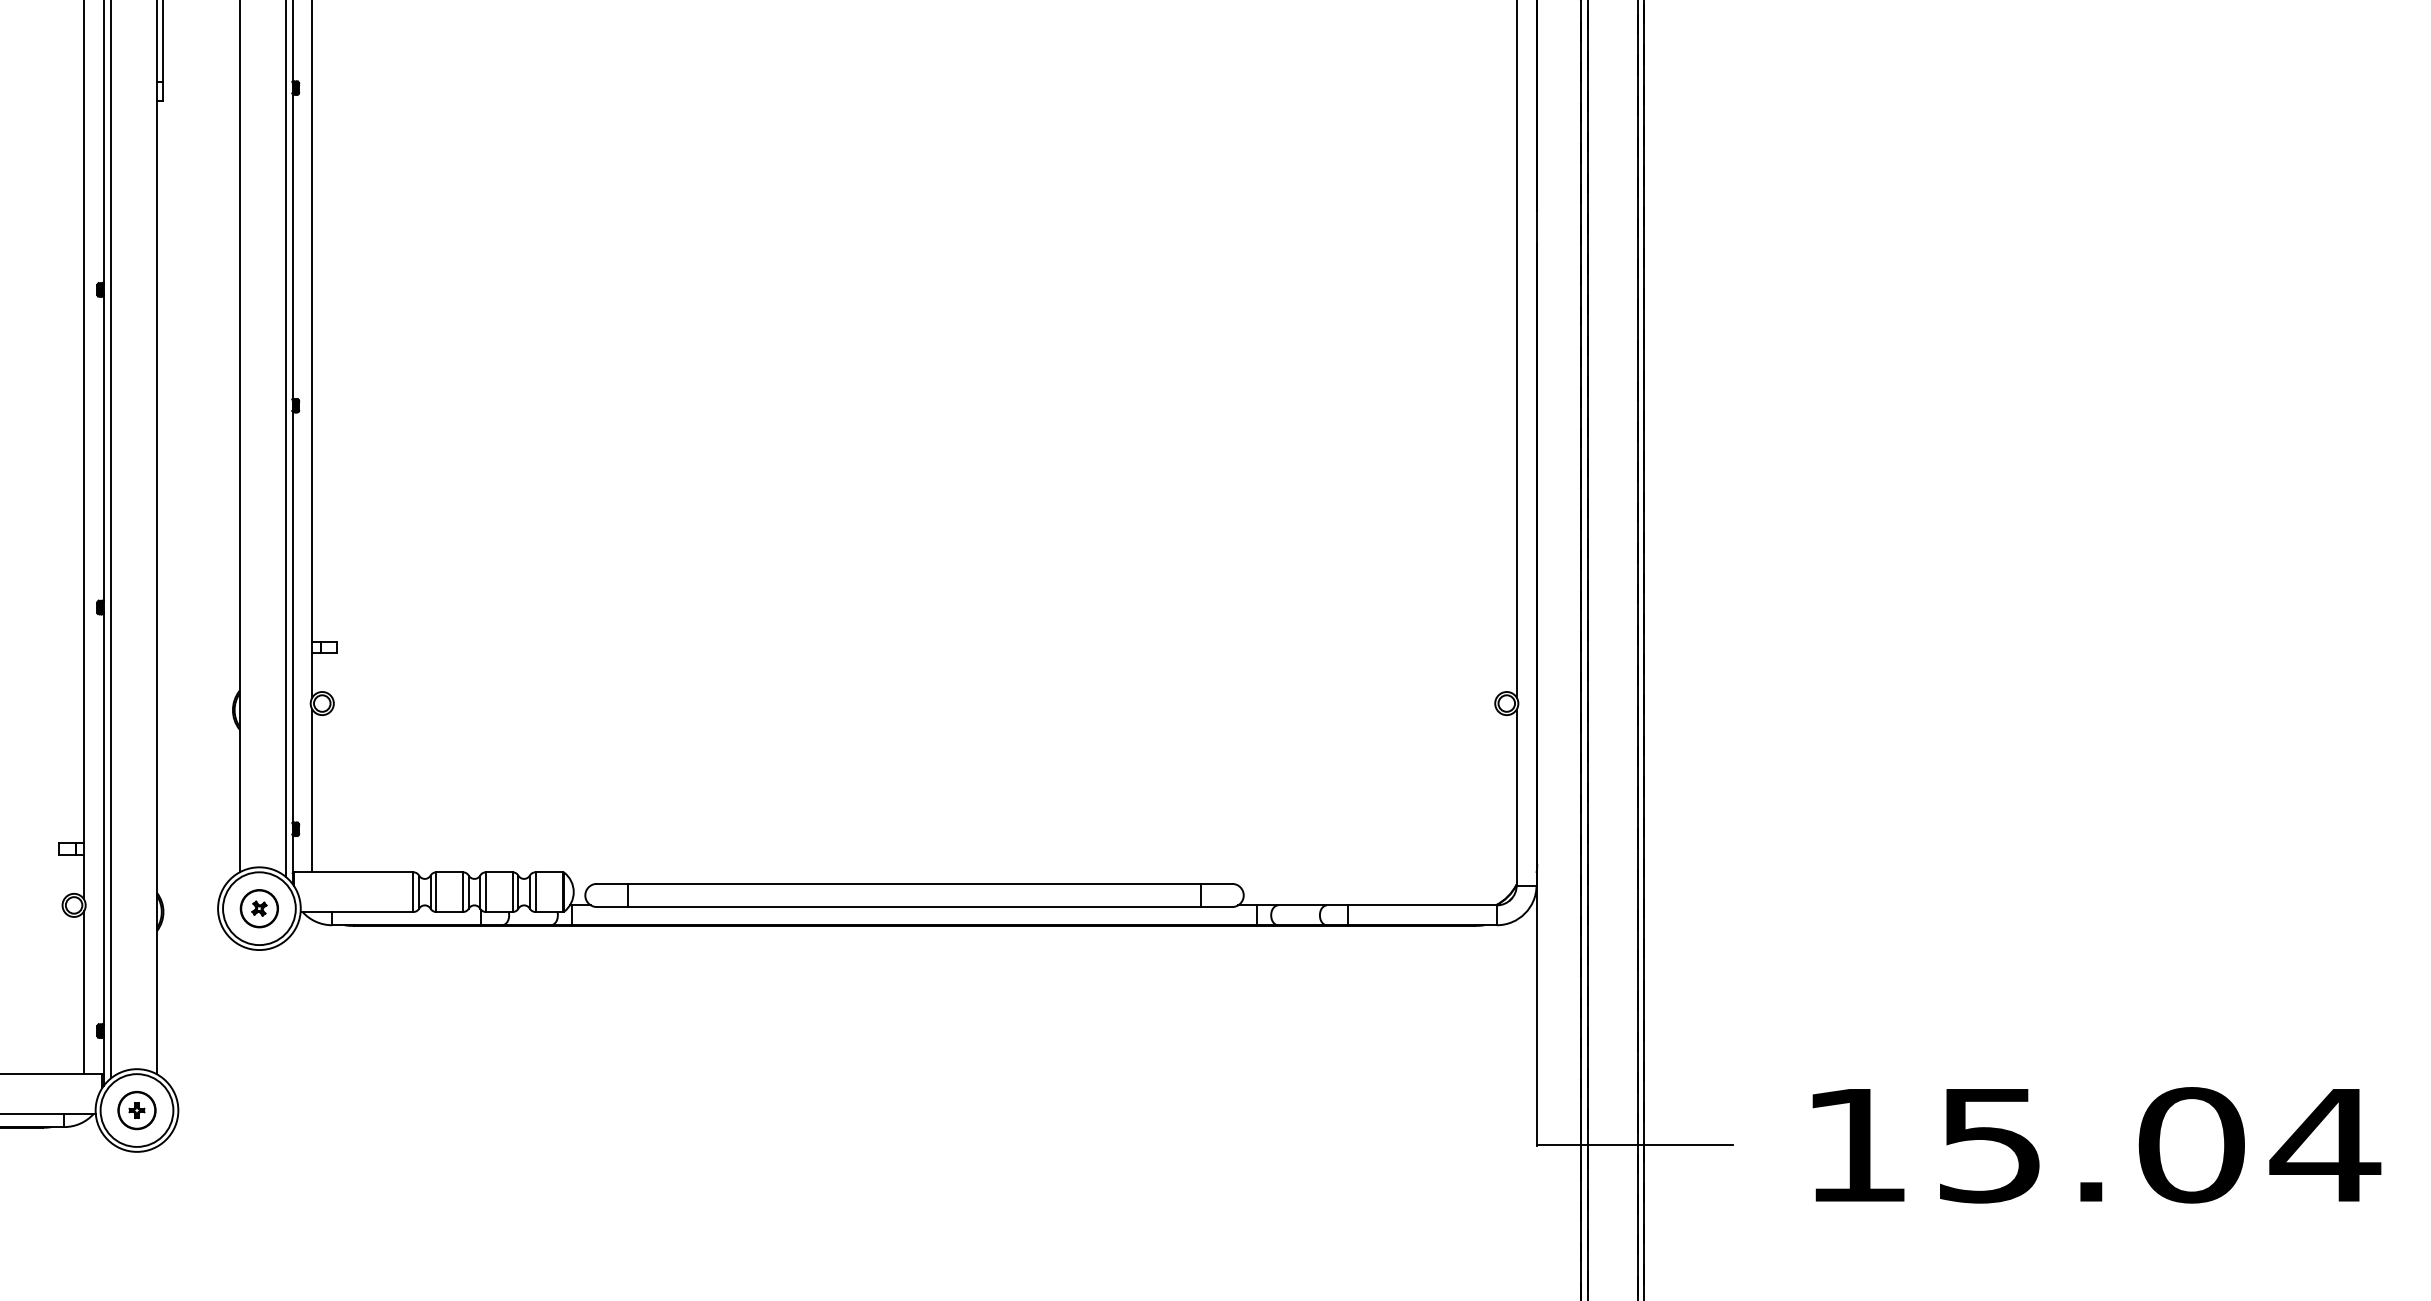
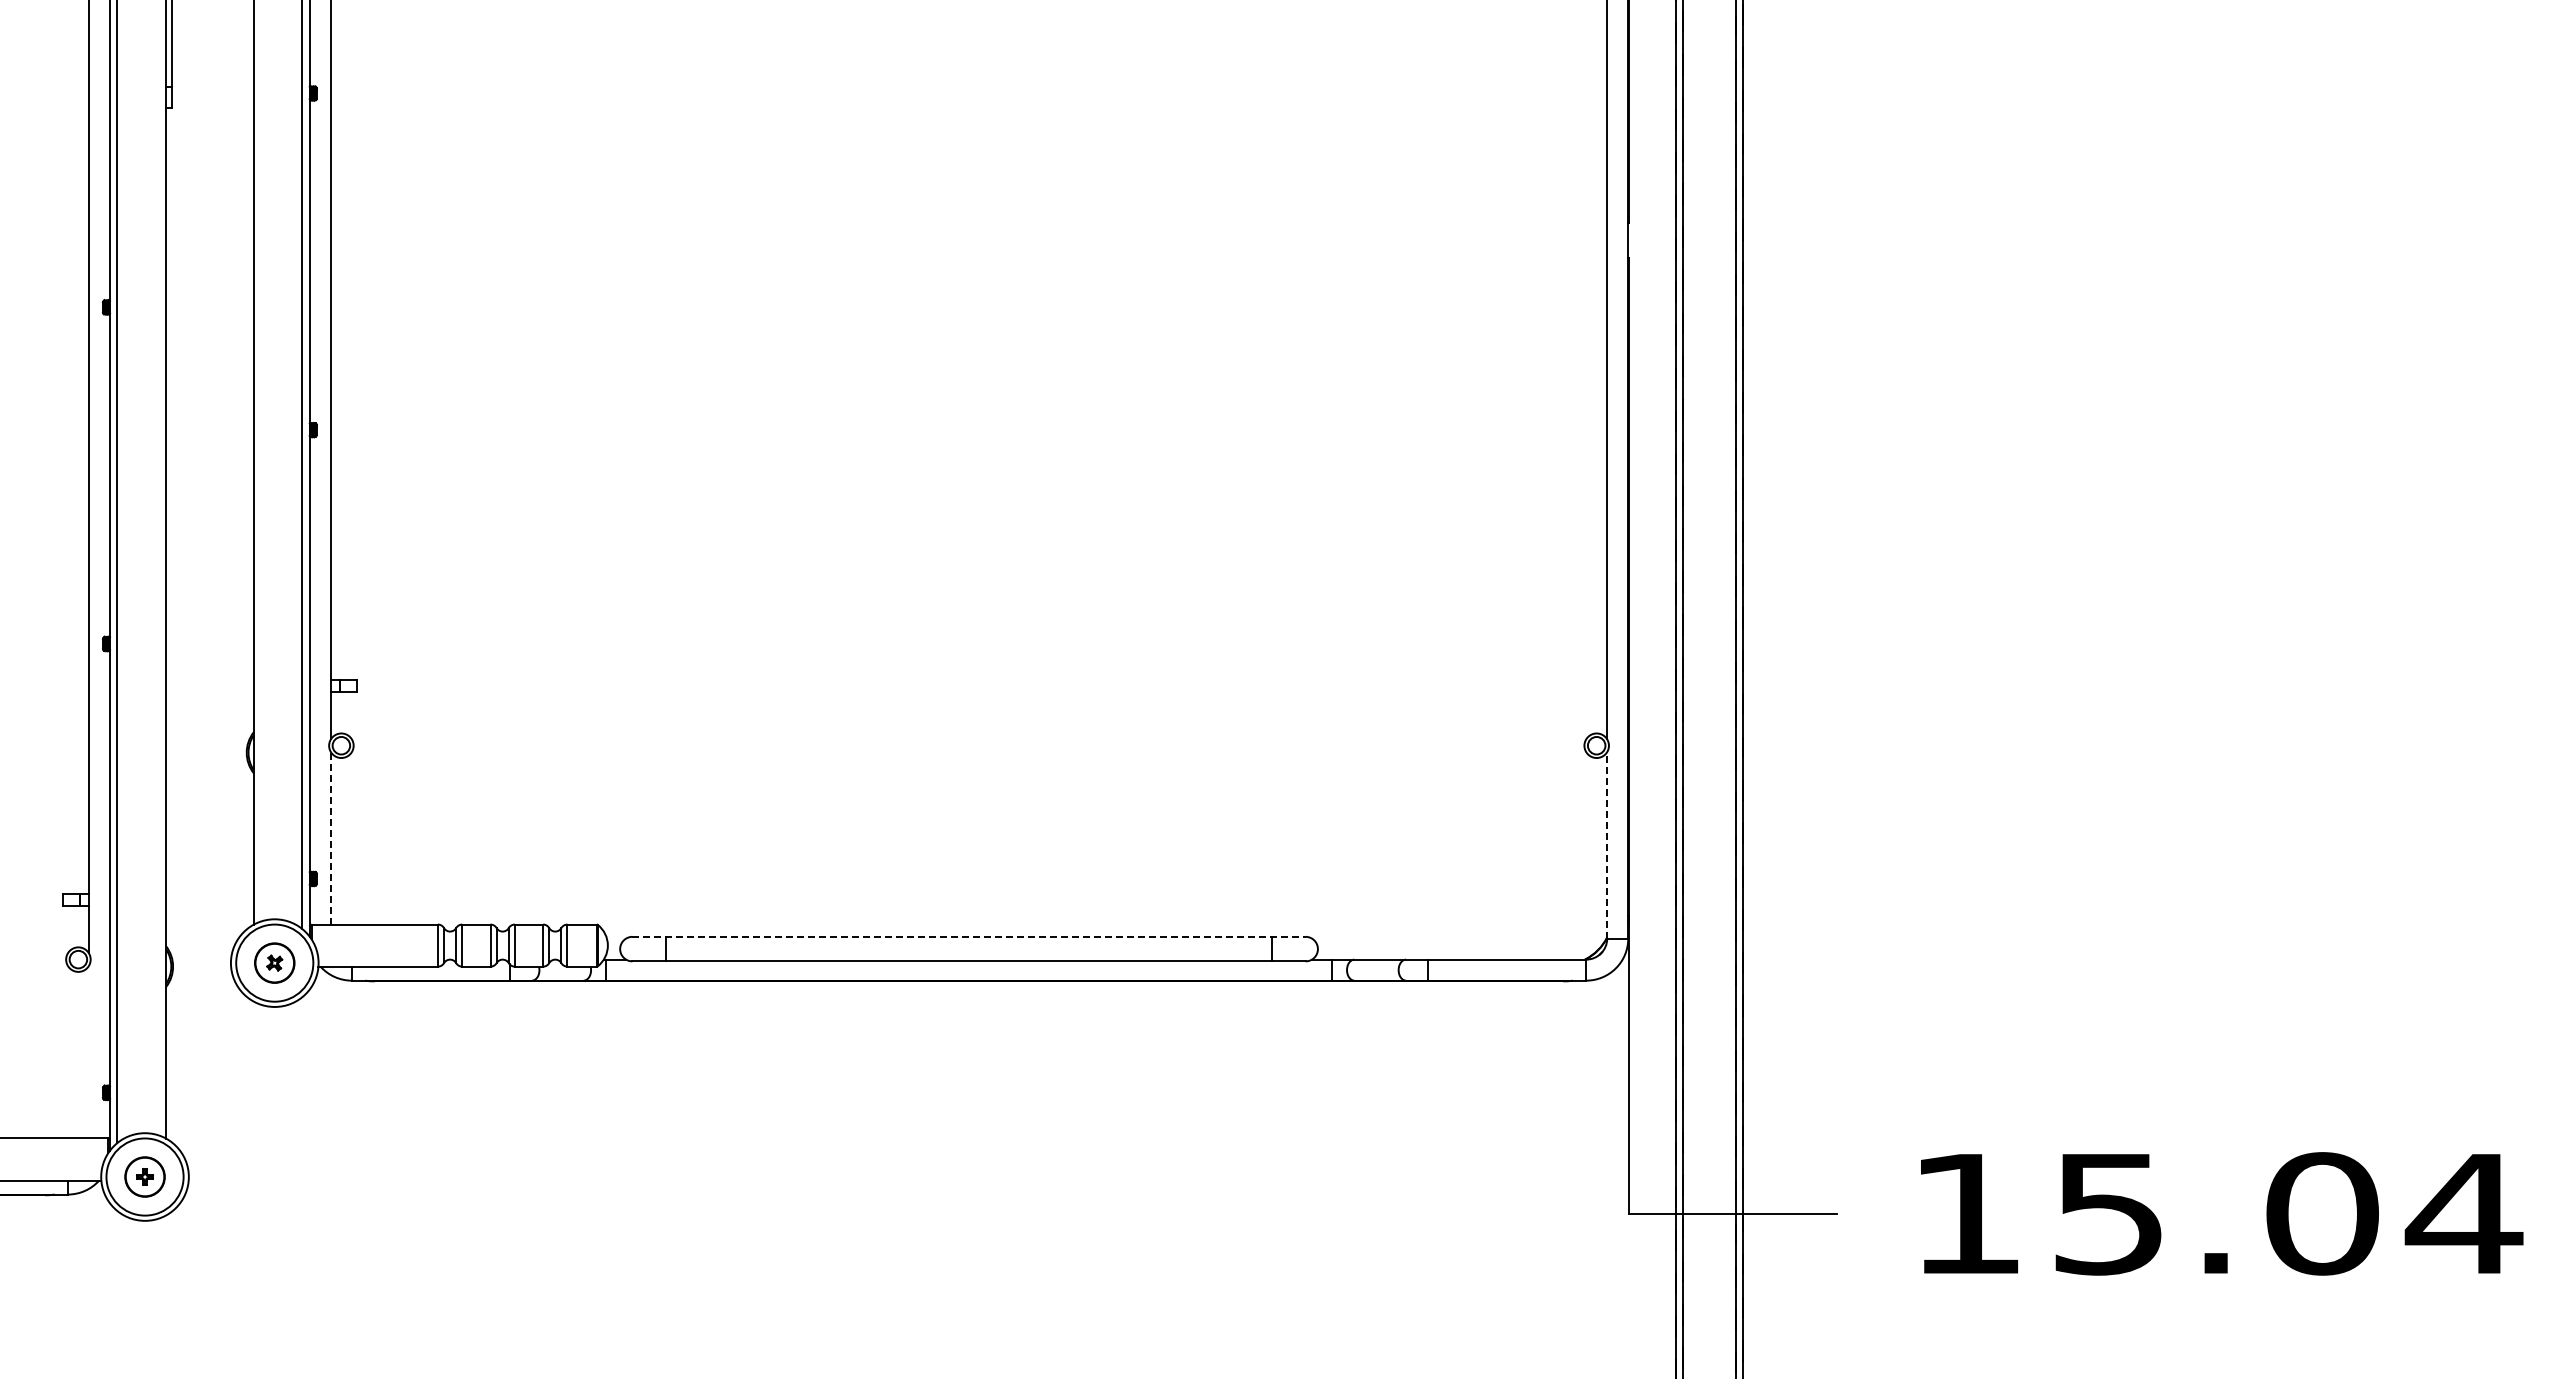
line: (312, 790) -> (330, 837), solid -> dashed
line: (1516, 796) -> (1607, 844), solid -> dashed
line: (914, 883) -> (969, 936), solid -> dashed
line: (83, 992) -> (88, 1051), removed

